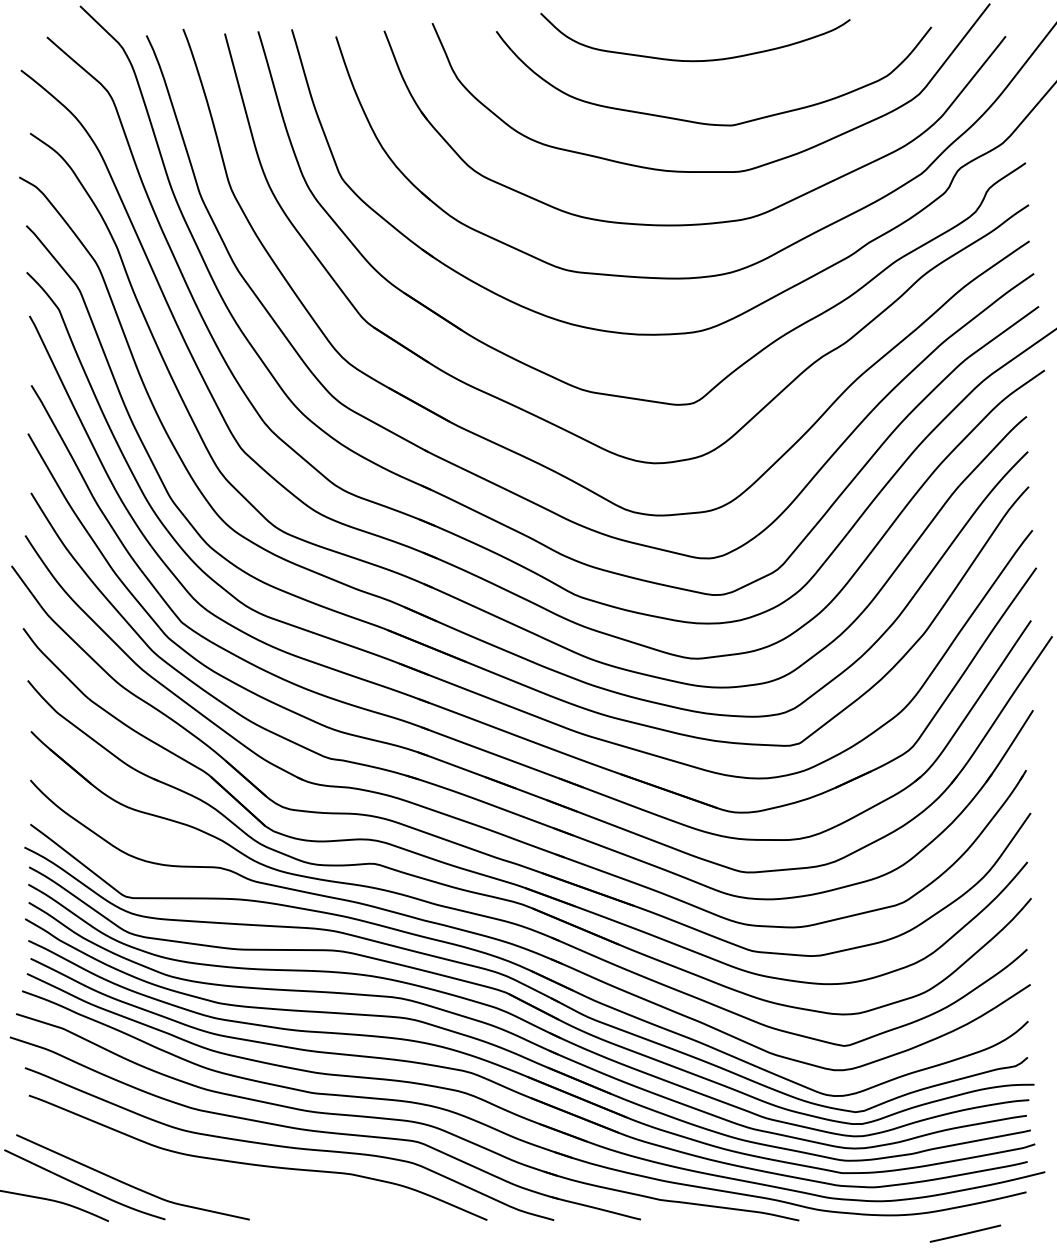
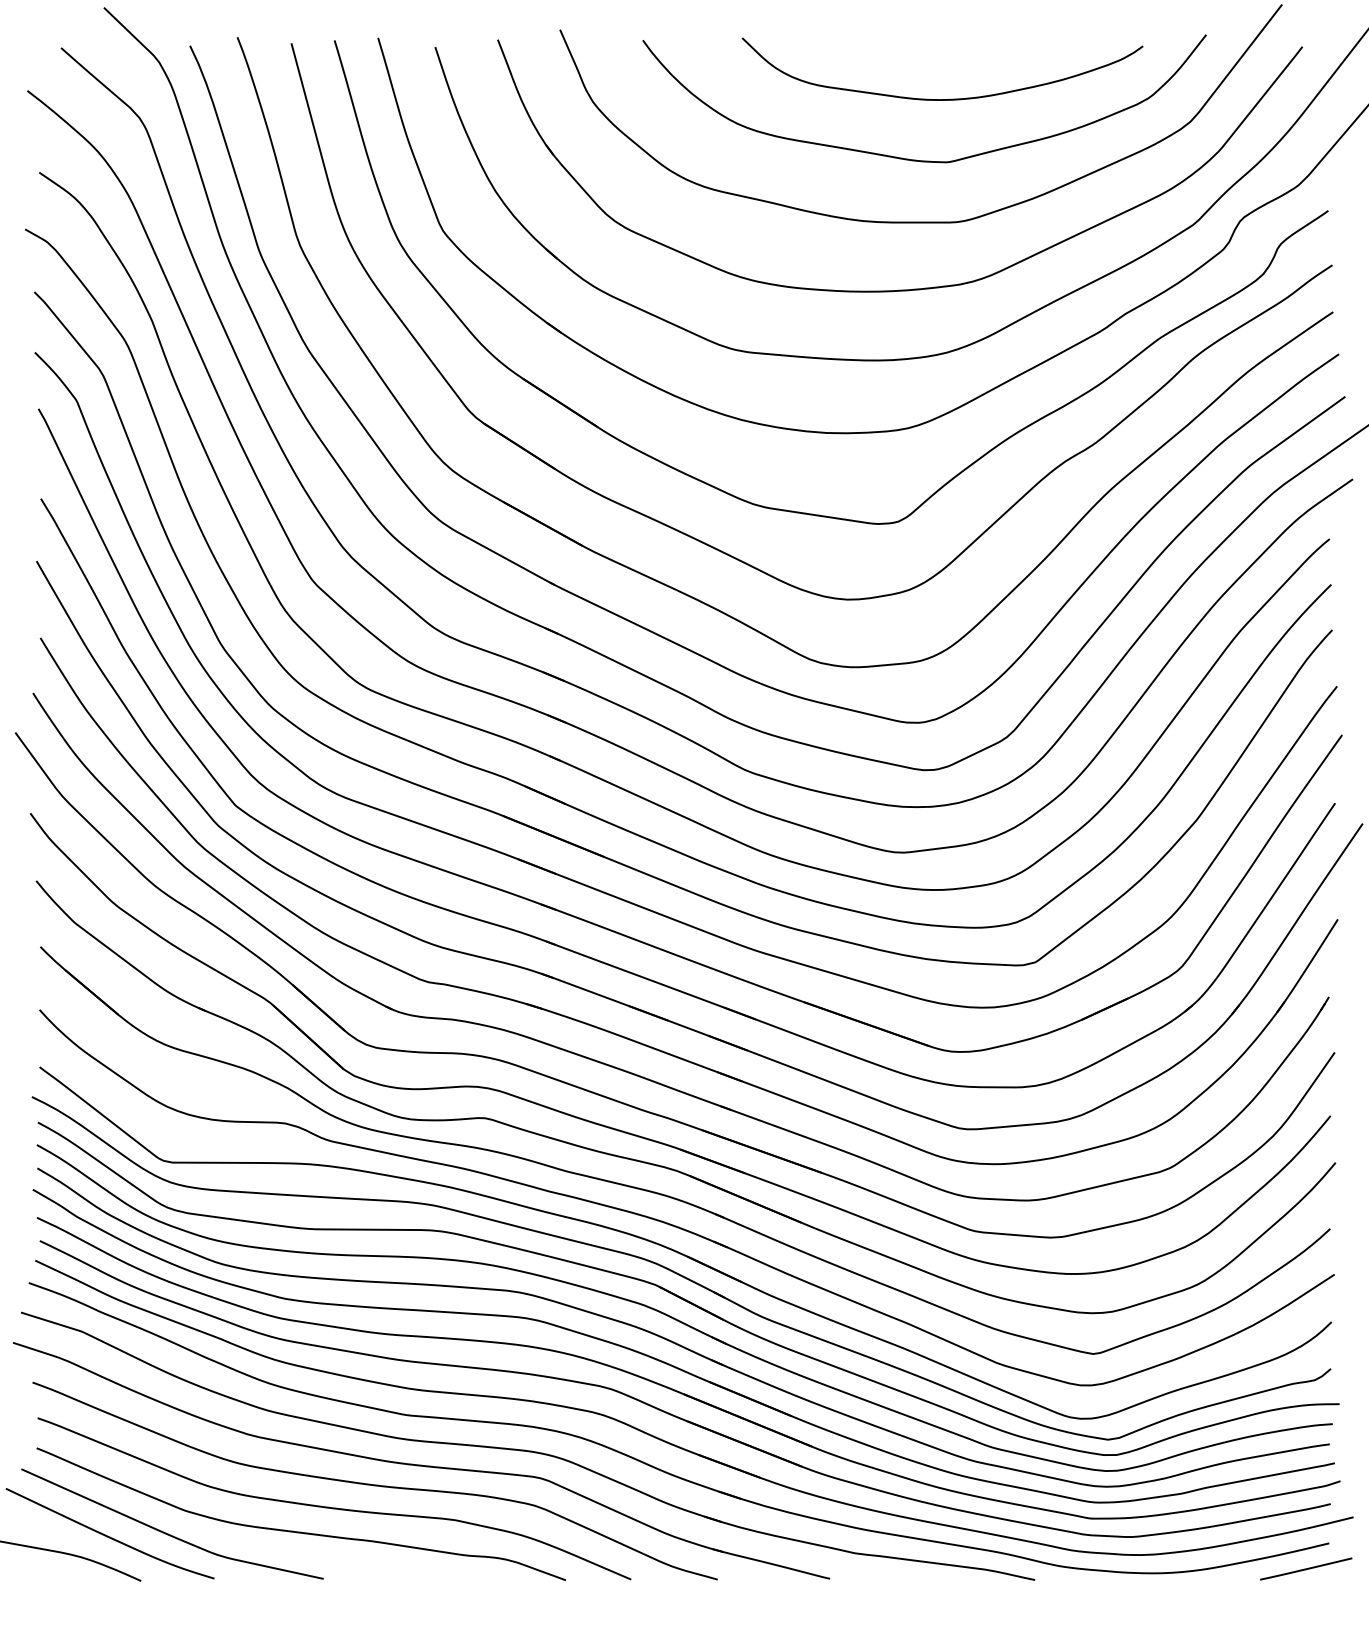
curve: (695, 60) -> (942, 99), moved
curve: (232, 1183) -> (301, 1531), added
line: (965, 1233) -> (1306, 1568), moved

